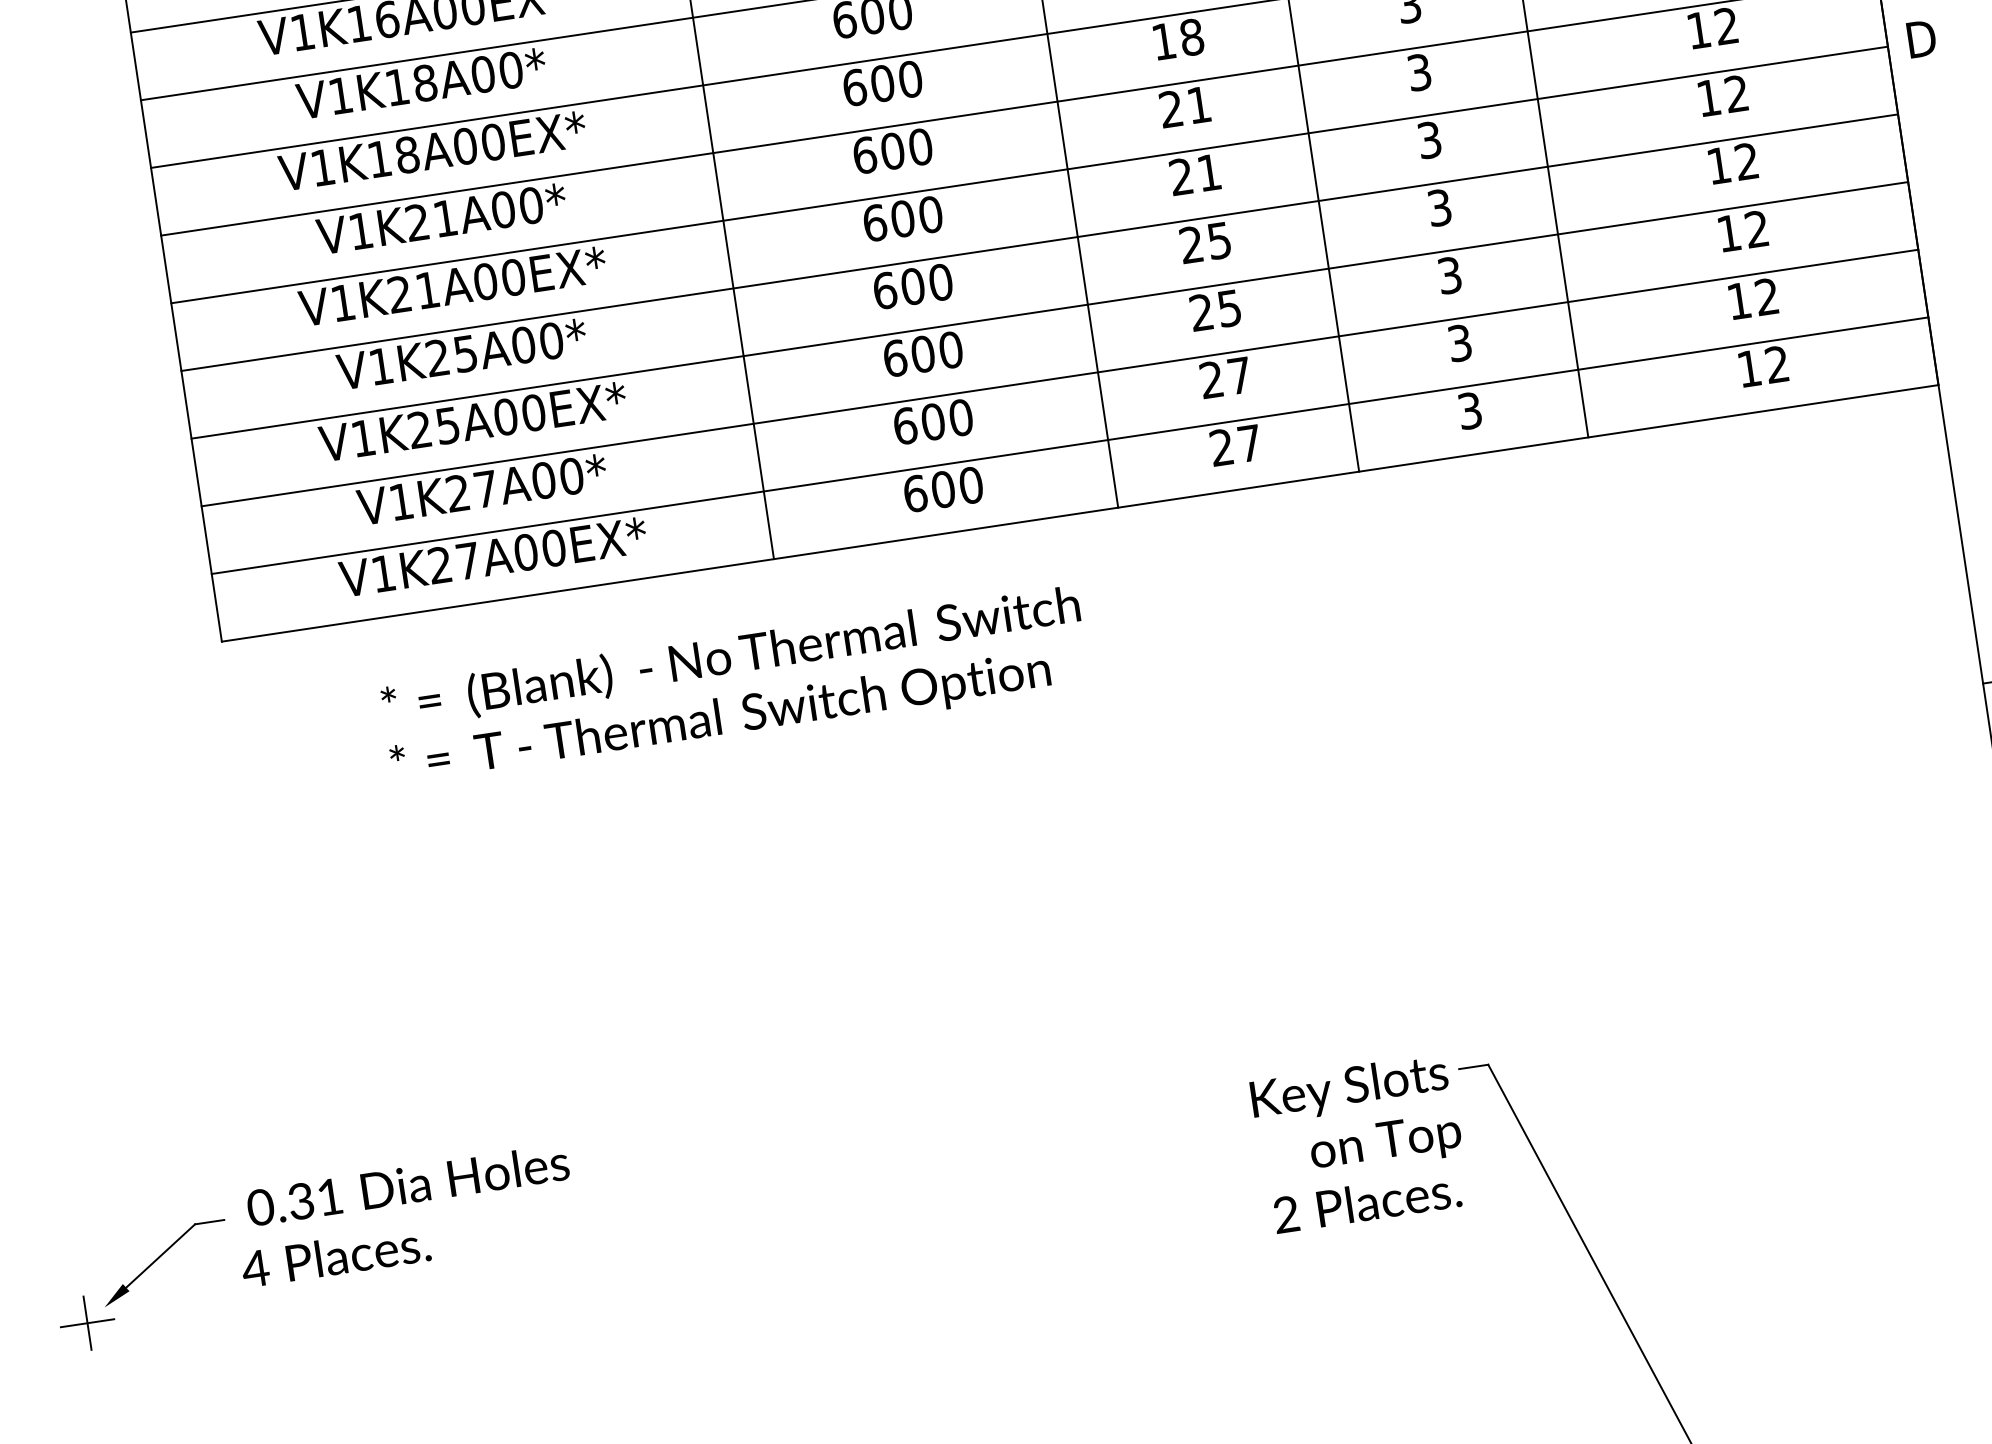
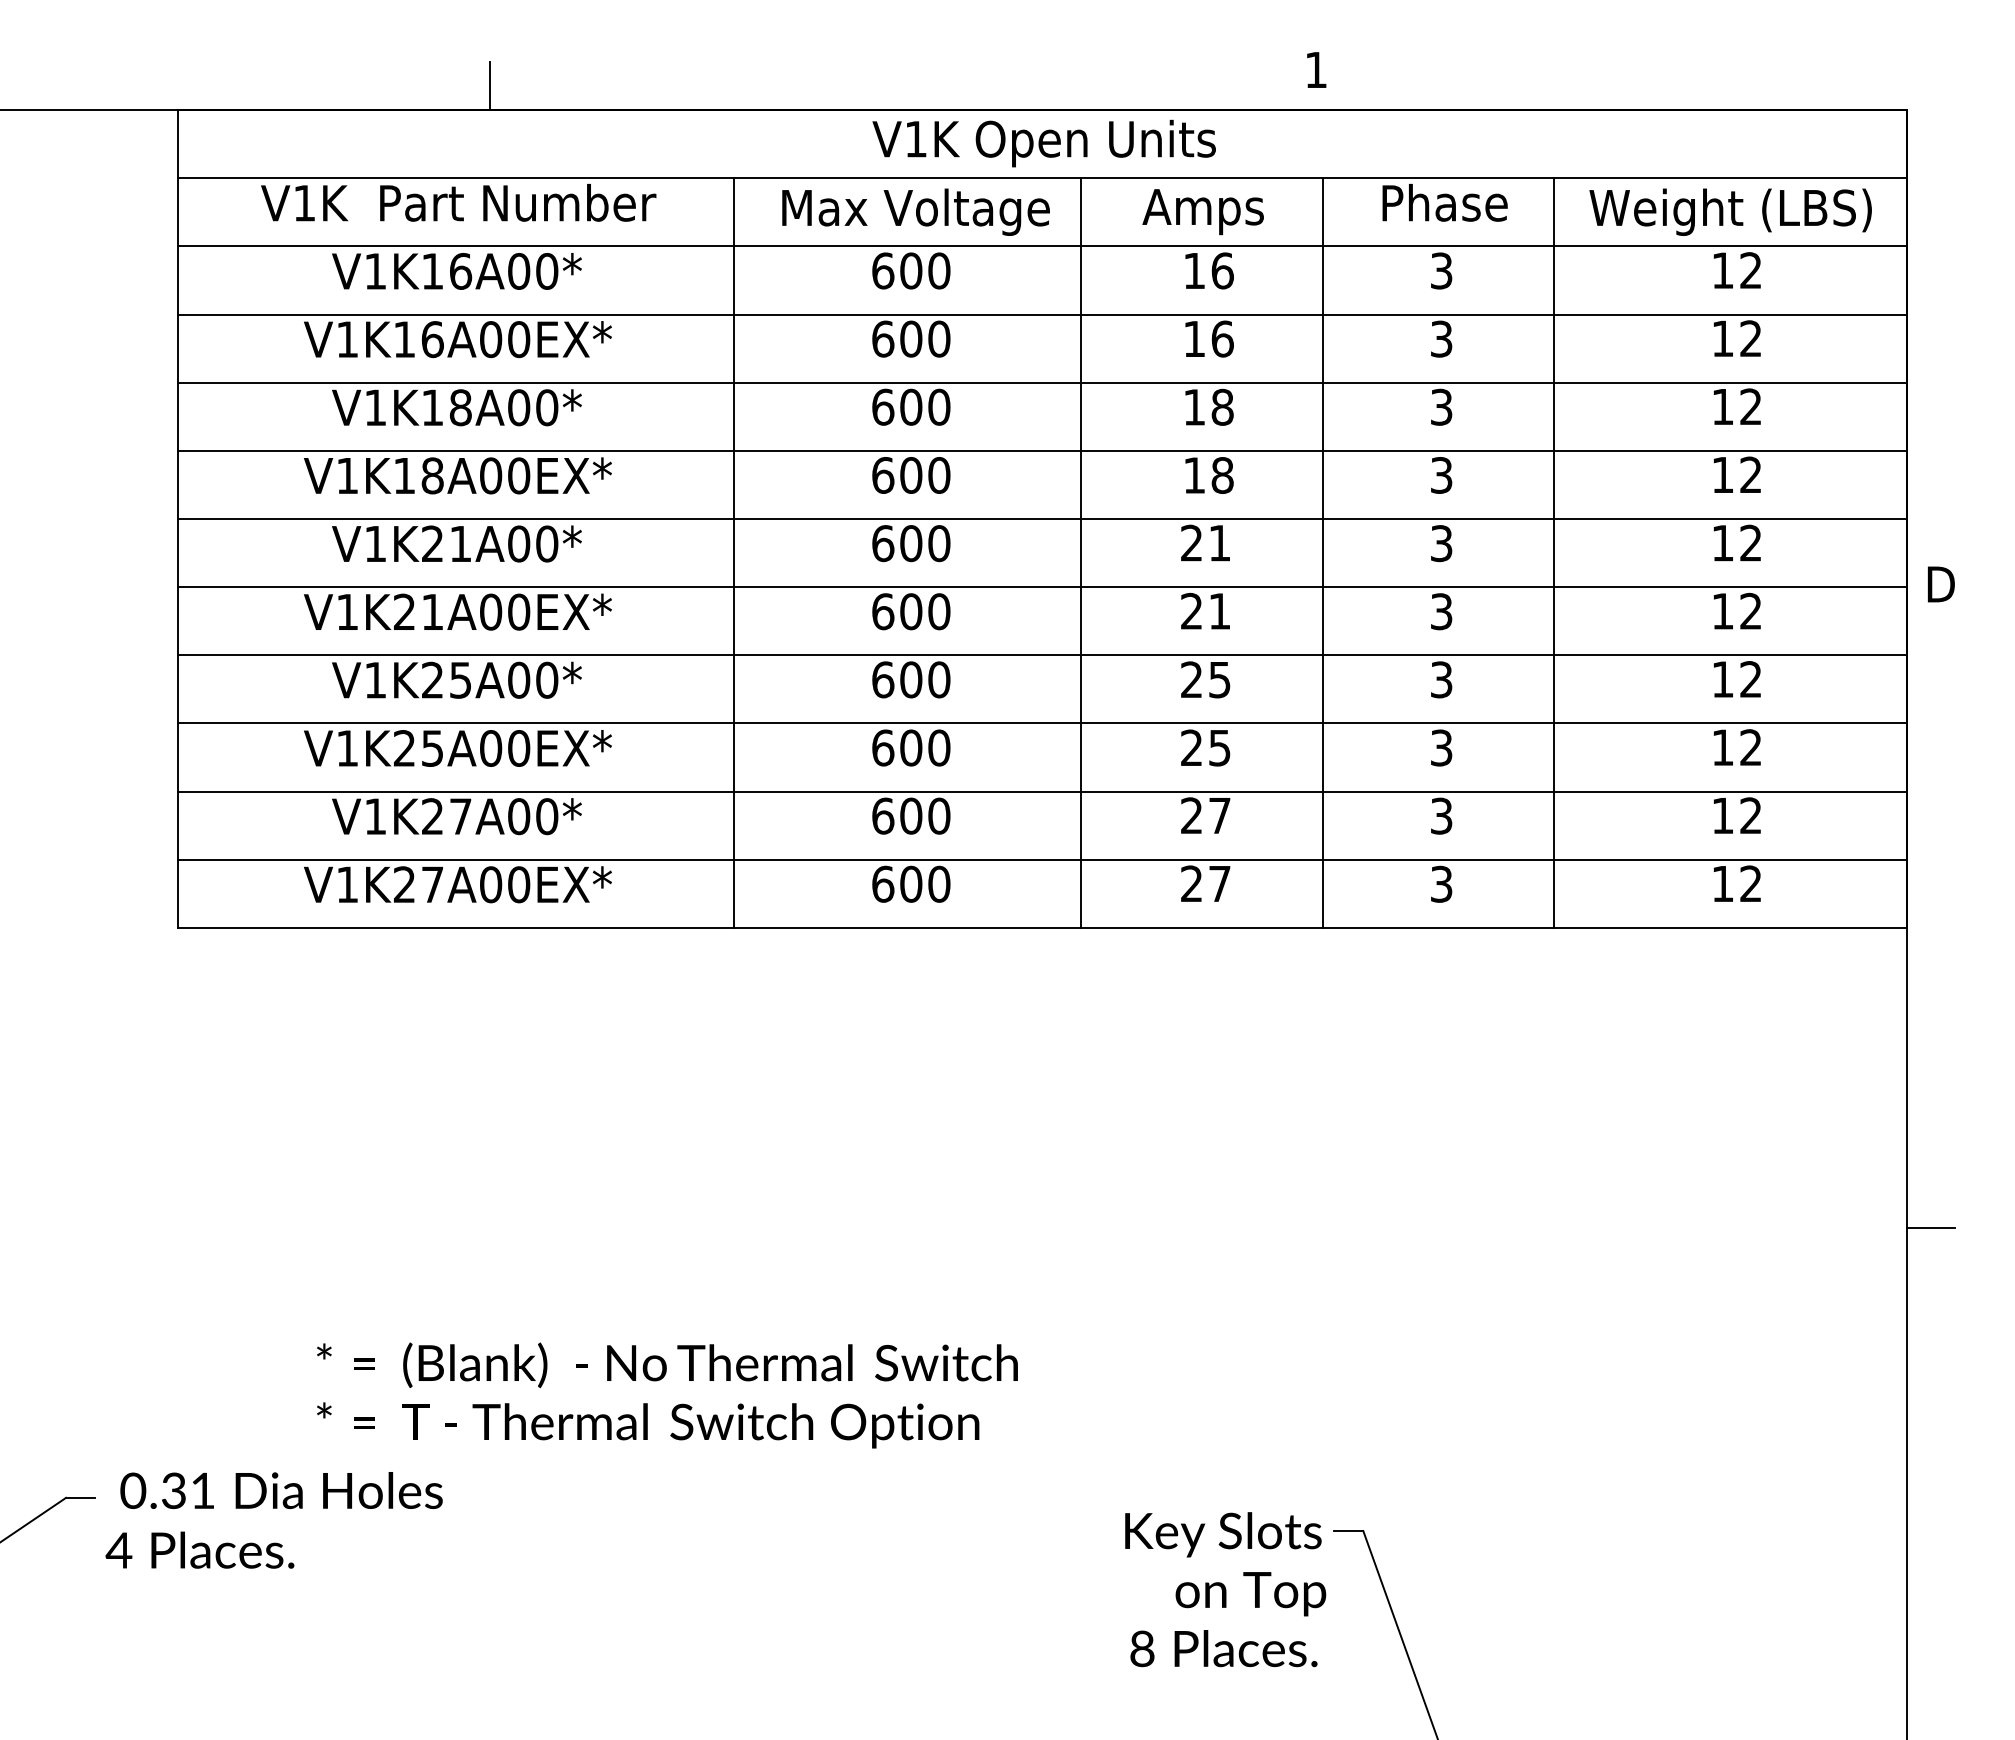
text: (735, 687) -> (667, 1395), moved
text: (1286, 1215) -> (1142, 1649), 2 -> 8

